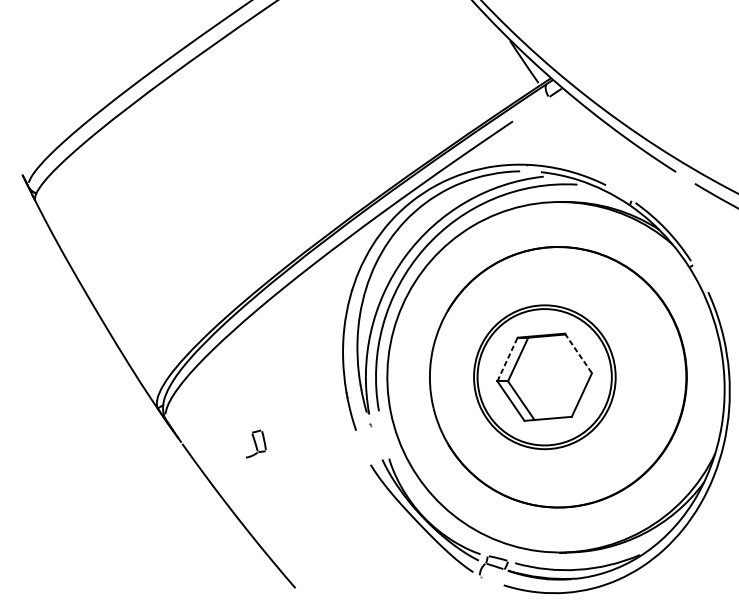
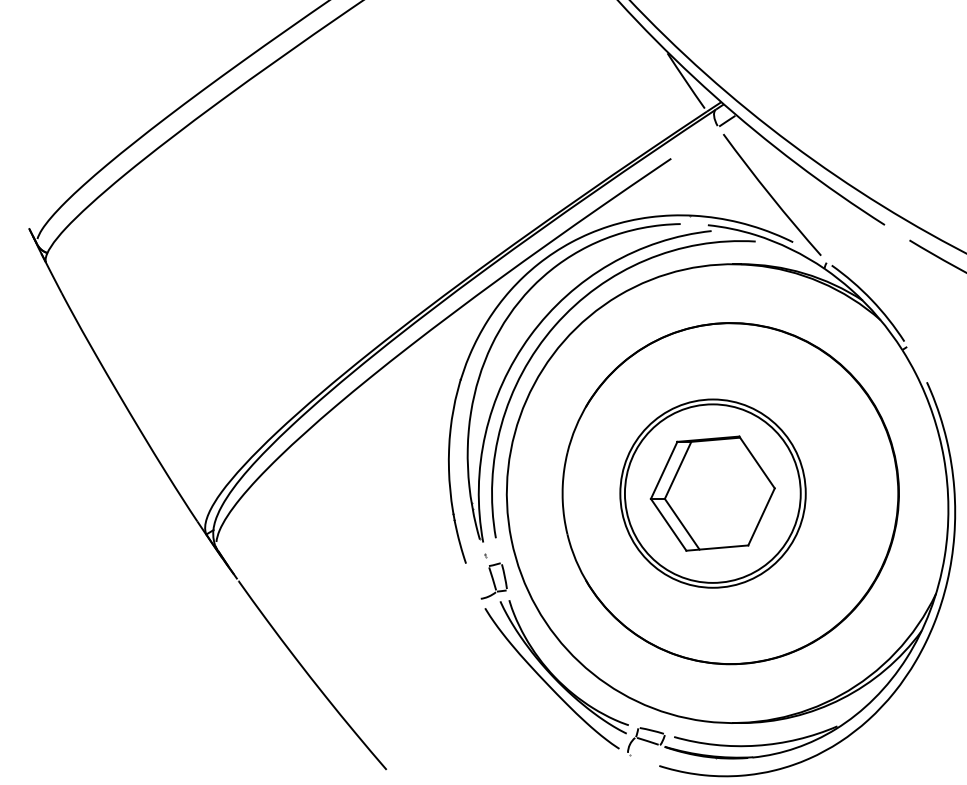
curve: (589, 149) -> (771, 195), added
line: (578, 353) -> (757, 462), dashed -> solid
line: (507, 358) -> (664, 469), dashed -> solid
part: (255, 443) -> (493, 580), moved

